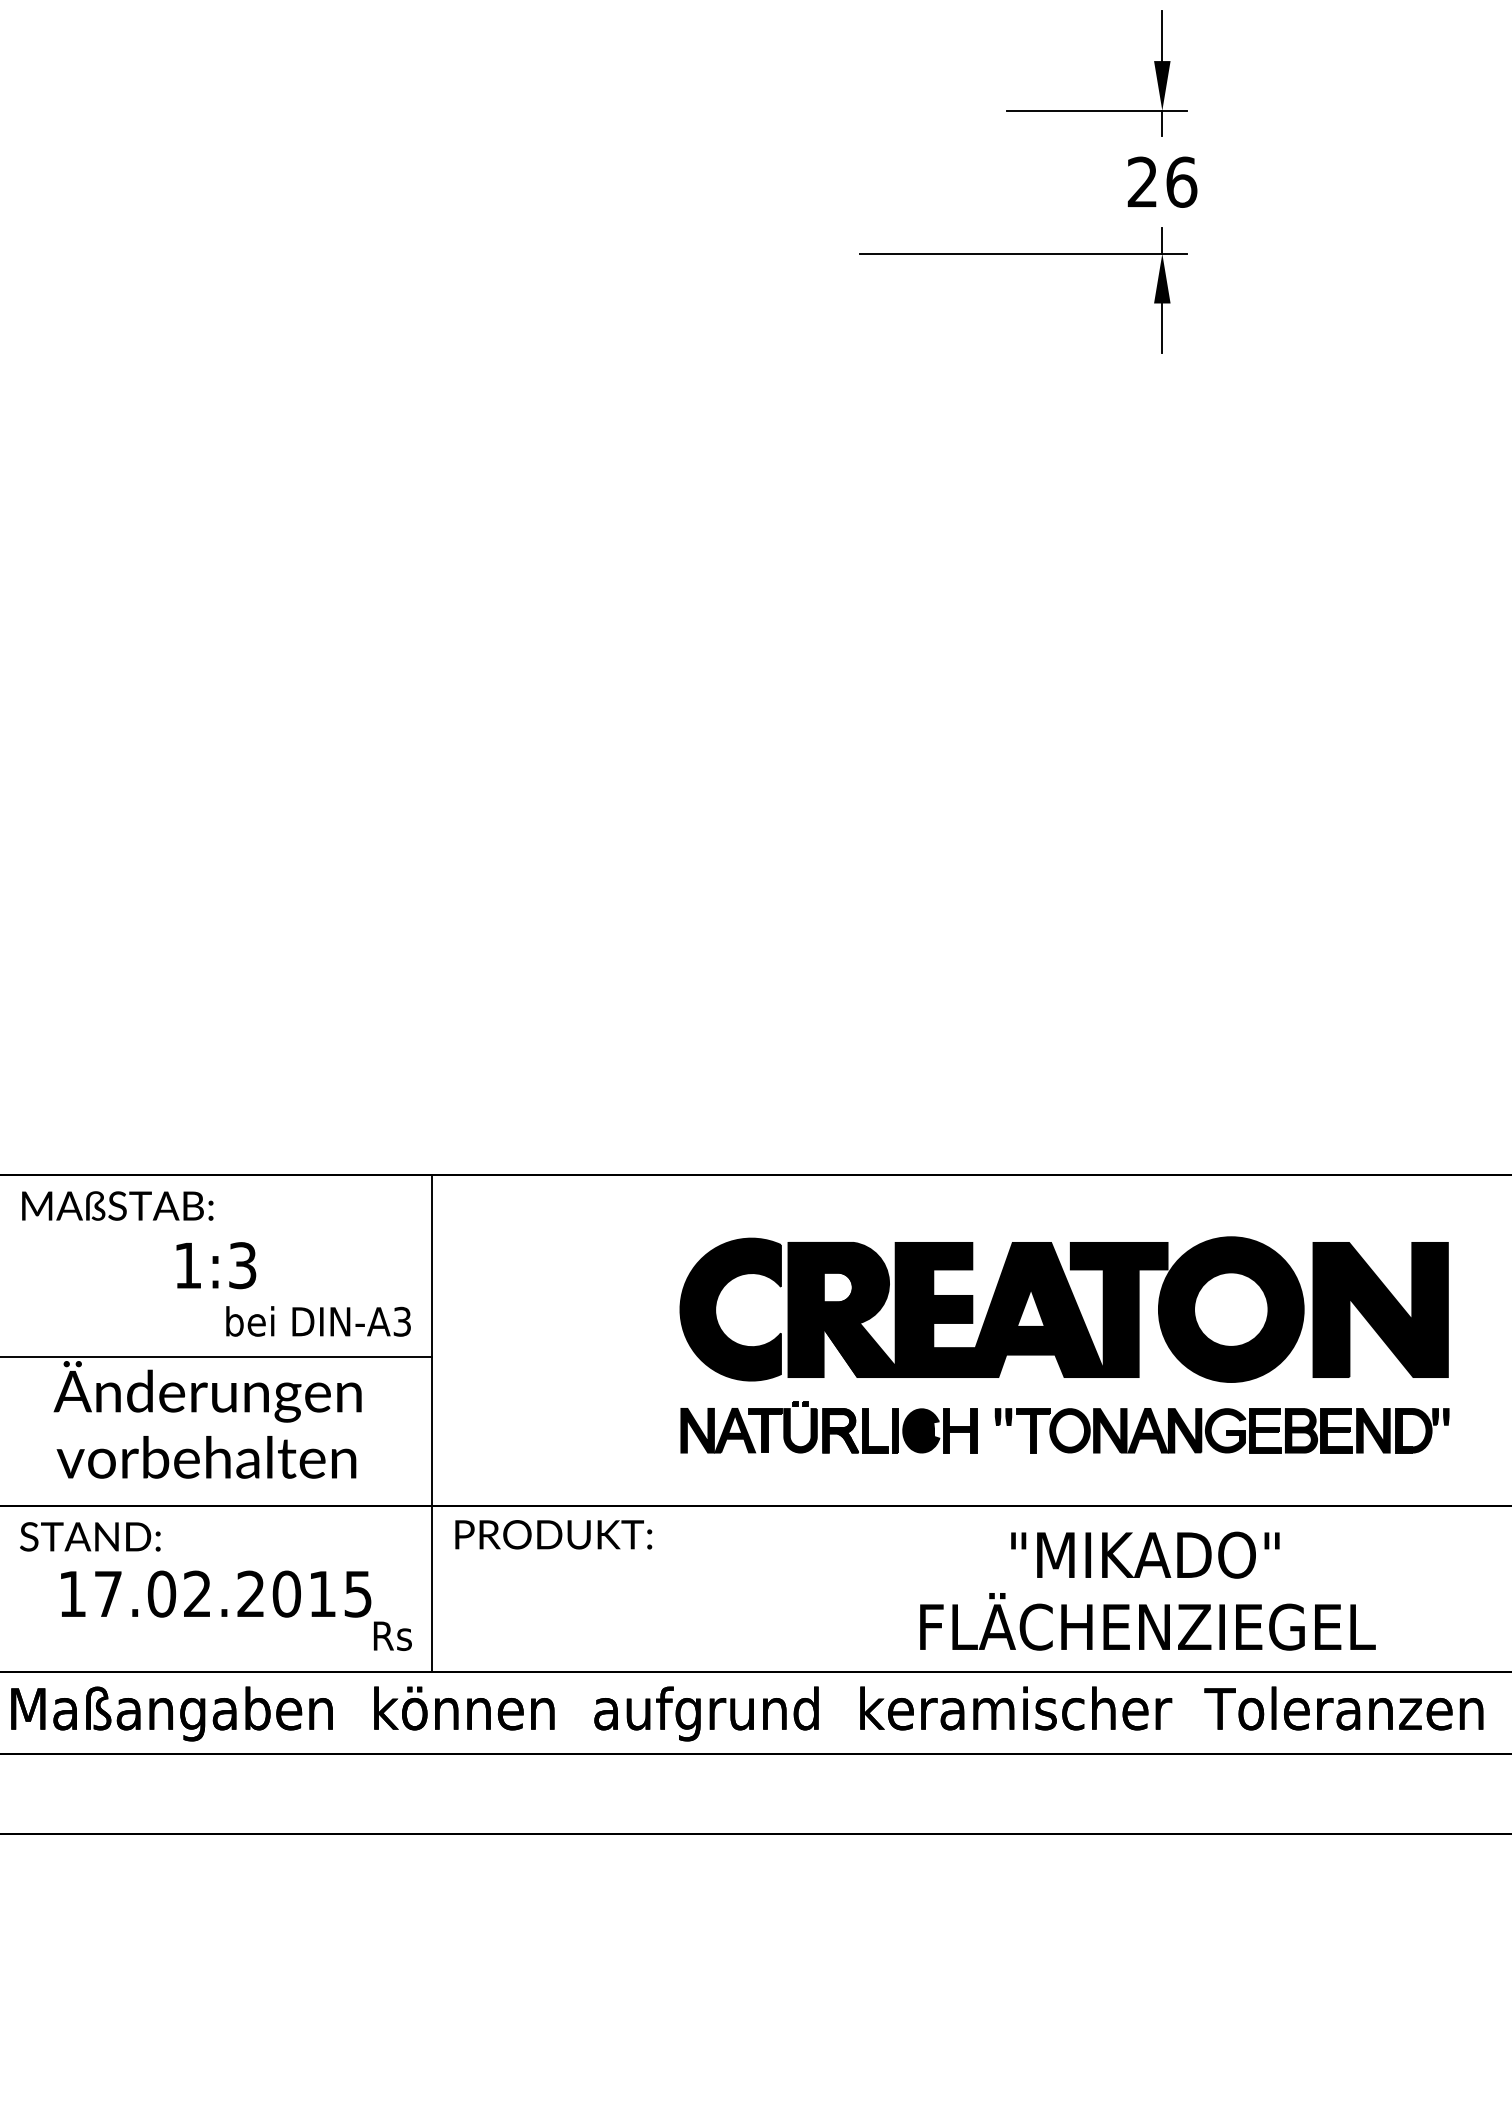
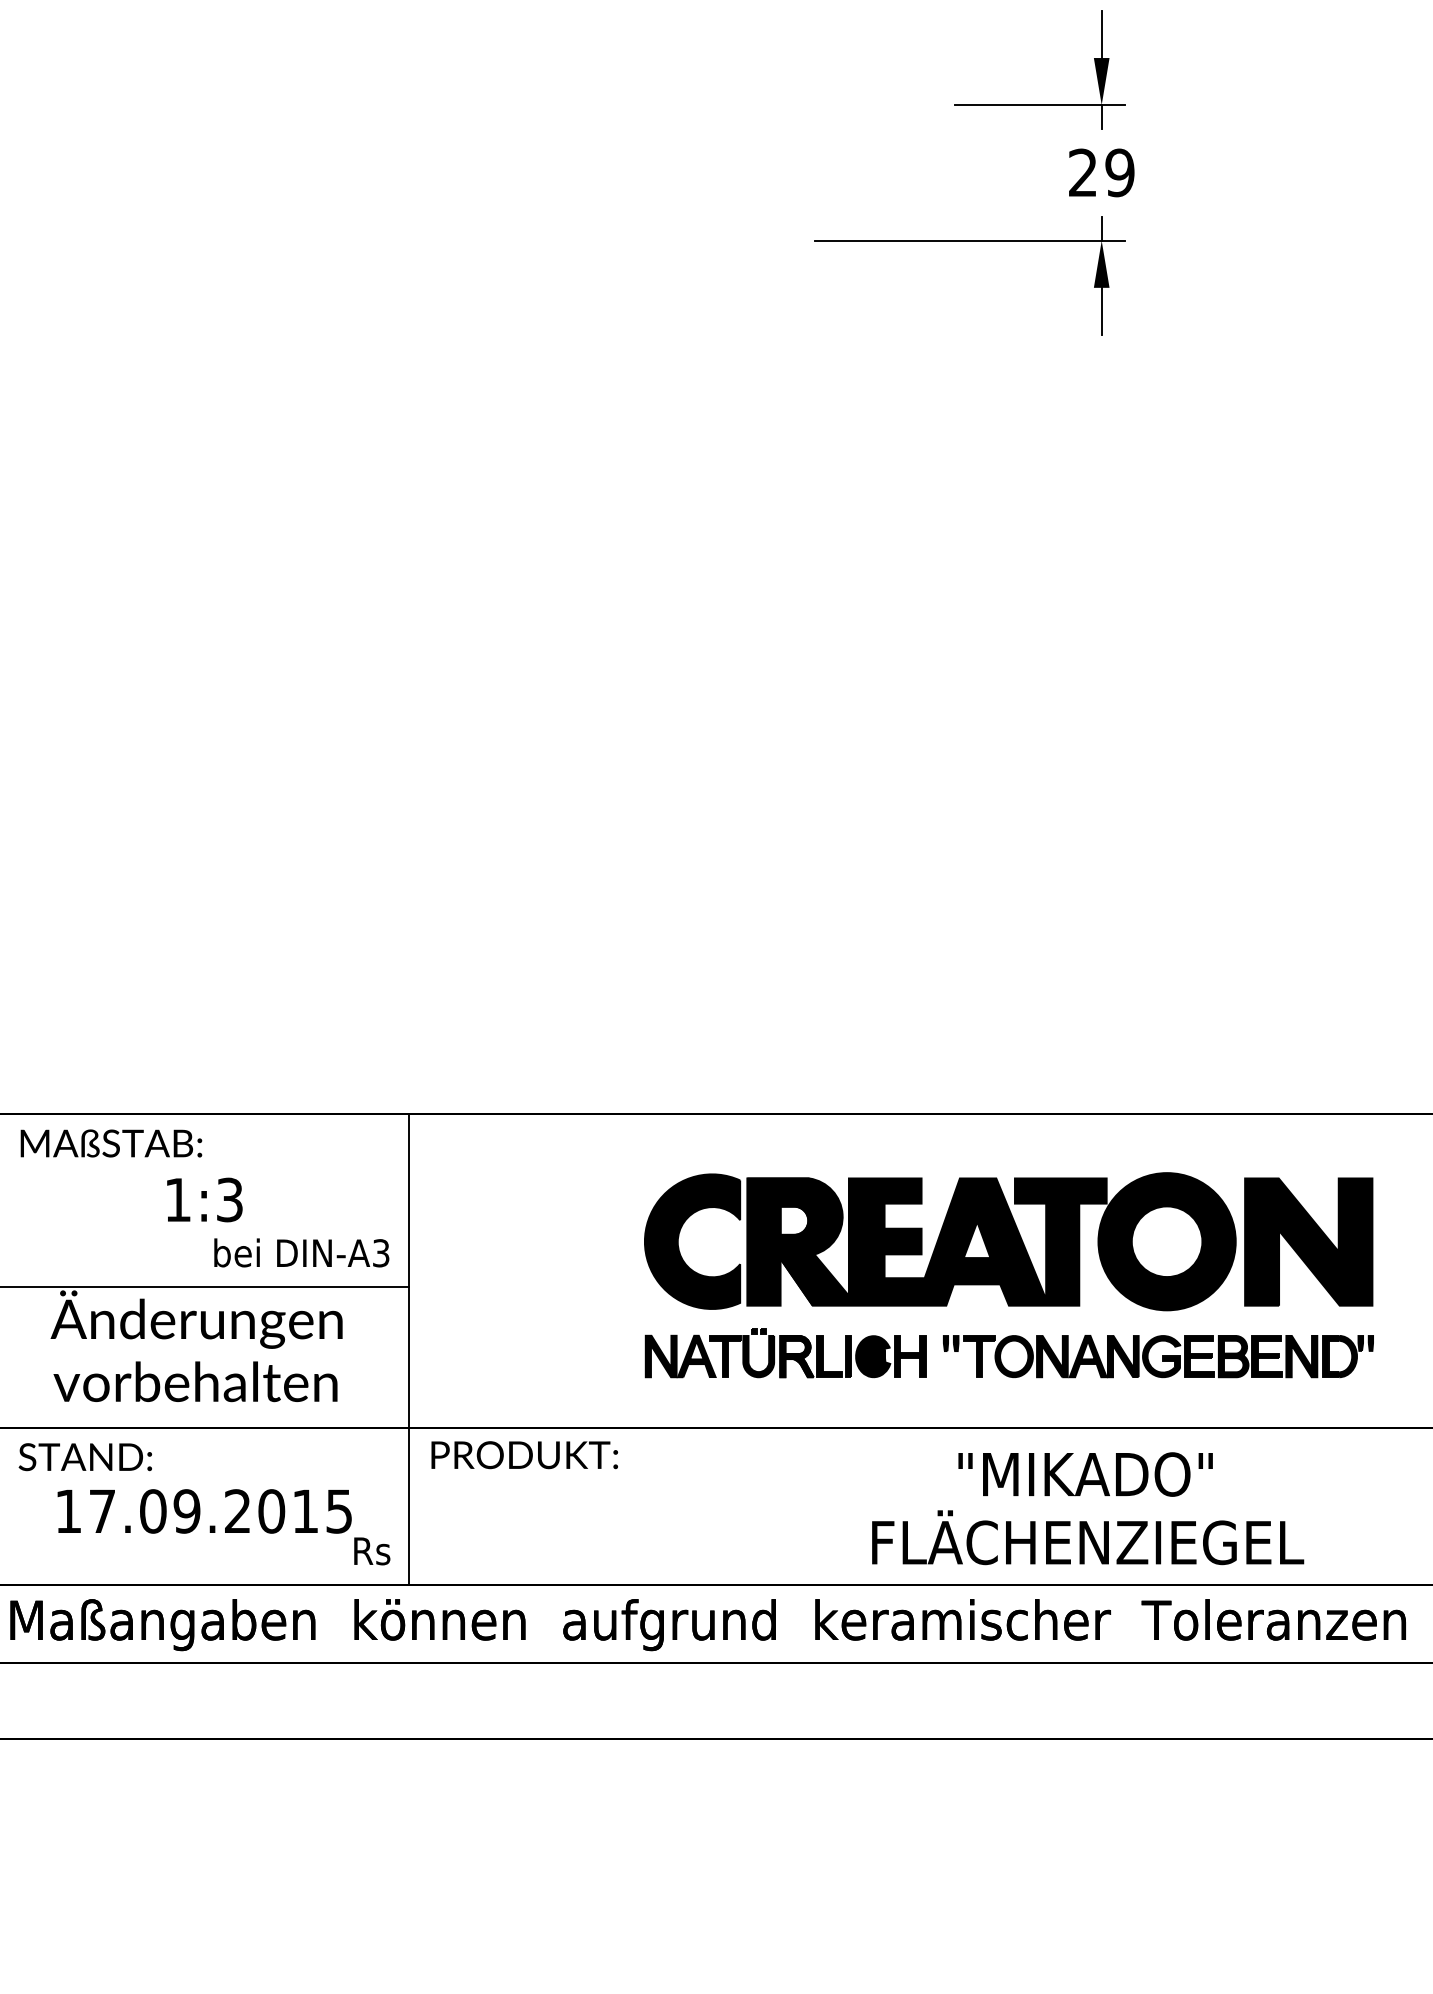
text: (1181, 181) -> (1119, 172), 26 -> 29
text: (196, 1594) -> (186, 1511), 17.02.2015 -> 17.09.2015

